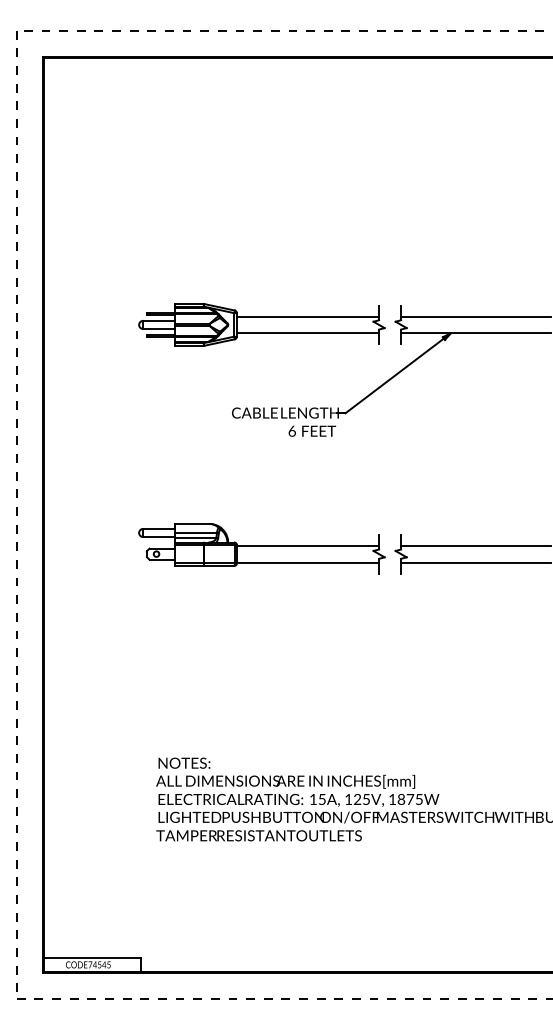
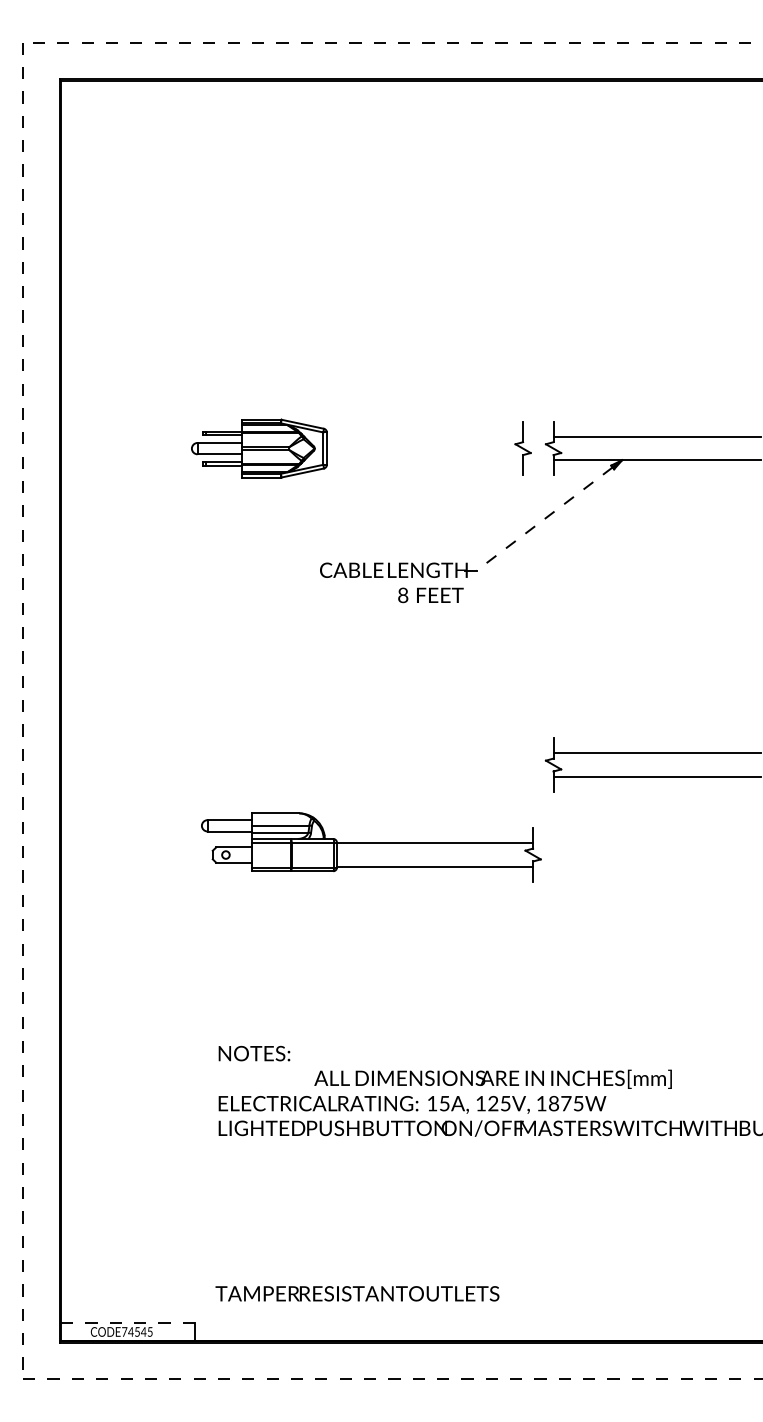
line: (307, 316) -> (424, 437), removed
line: (307, 333) -> (424, 460), removed
line: (394, 376) -> (544, 519), solid -> dashed
text: (292, 430) -> (403, 594), 6 -> 8
part: (262, 548) -> (371, 847), moved
text: (285, 781) -> (492, 1078), moved
text: (259, 835) -> (357, 1293), moved
line: (93, 958) -> (128, 1323), solid -> dashed

